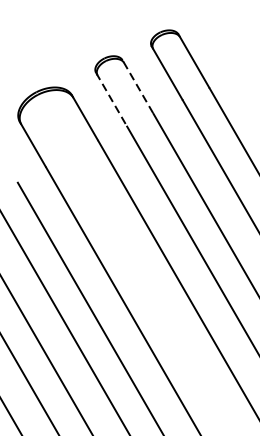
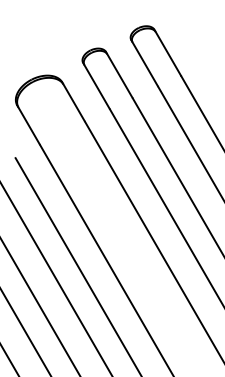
line: (138, 86) -> (119, 74), dashed -> solid
line: (111, 100) -> (96, 86), dashed -> solid

